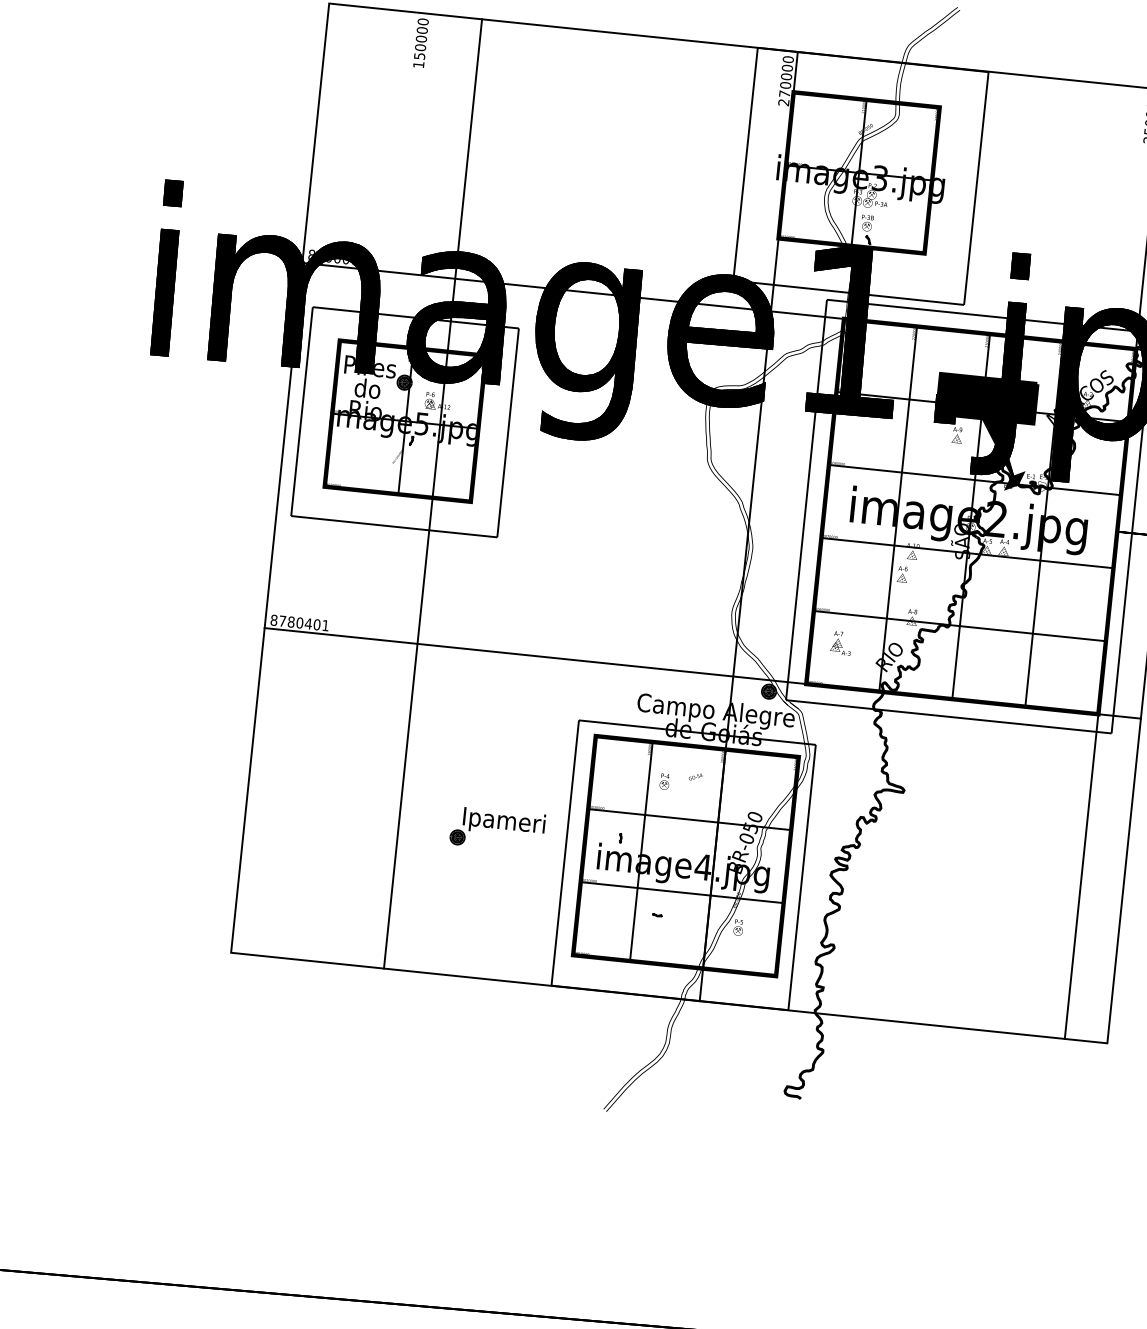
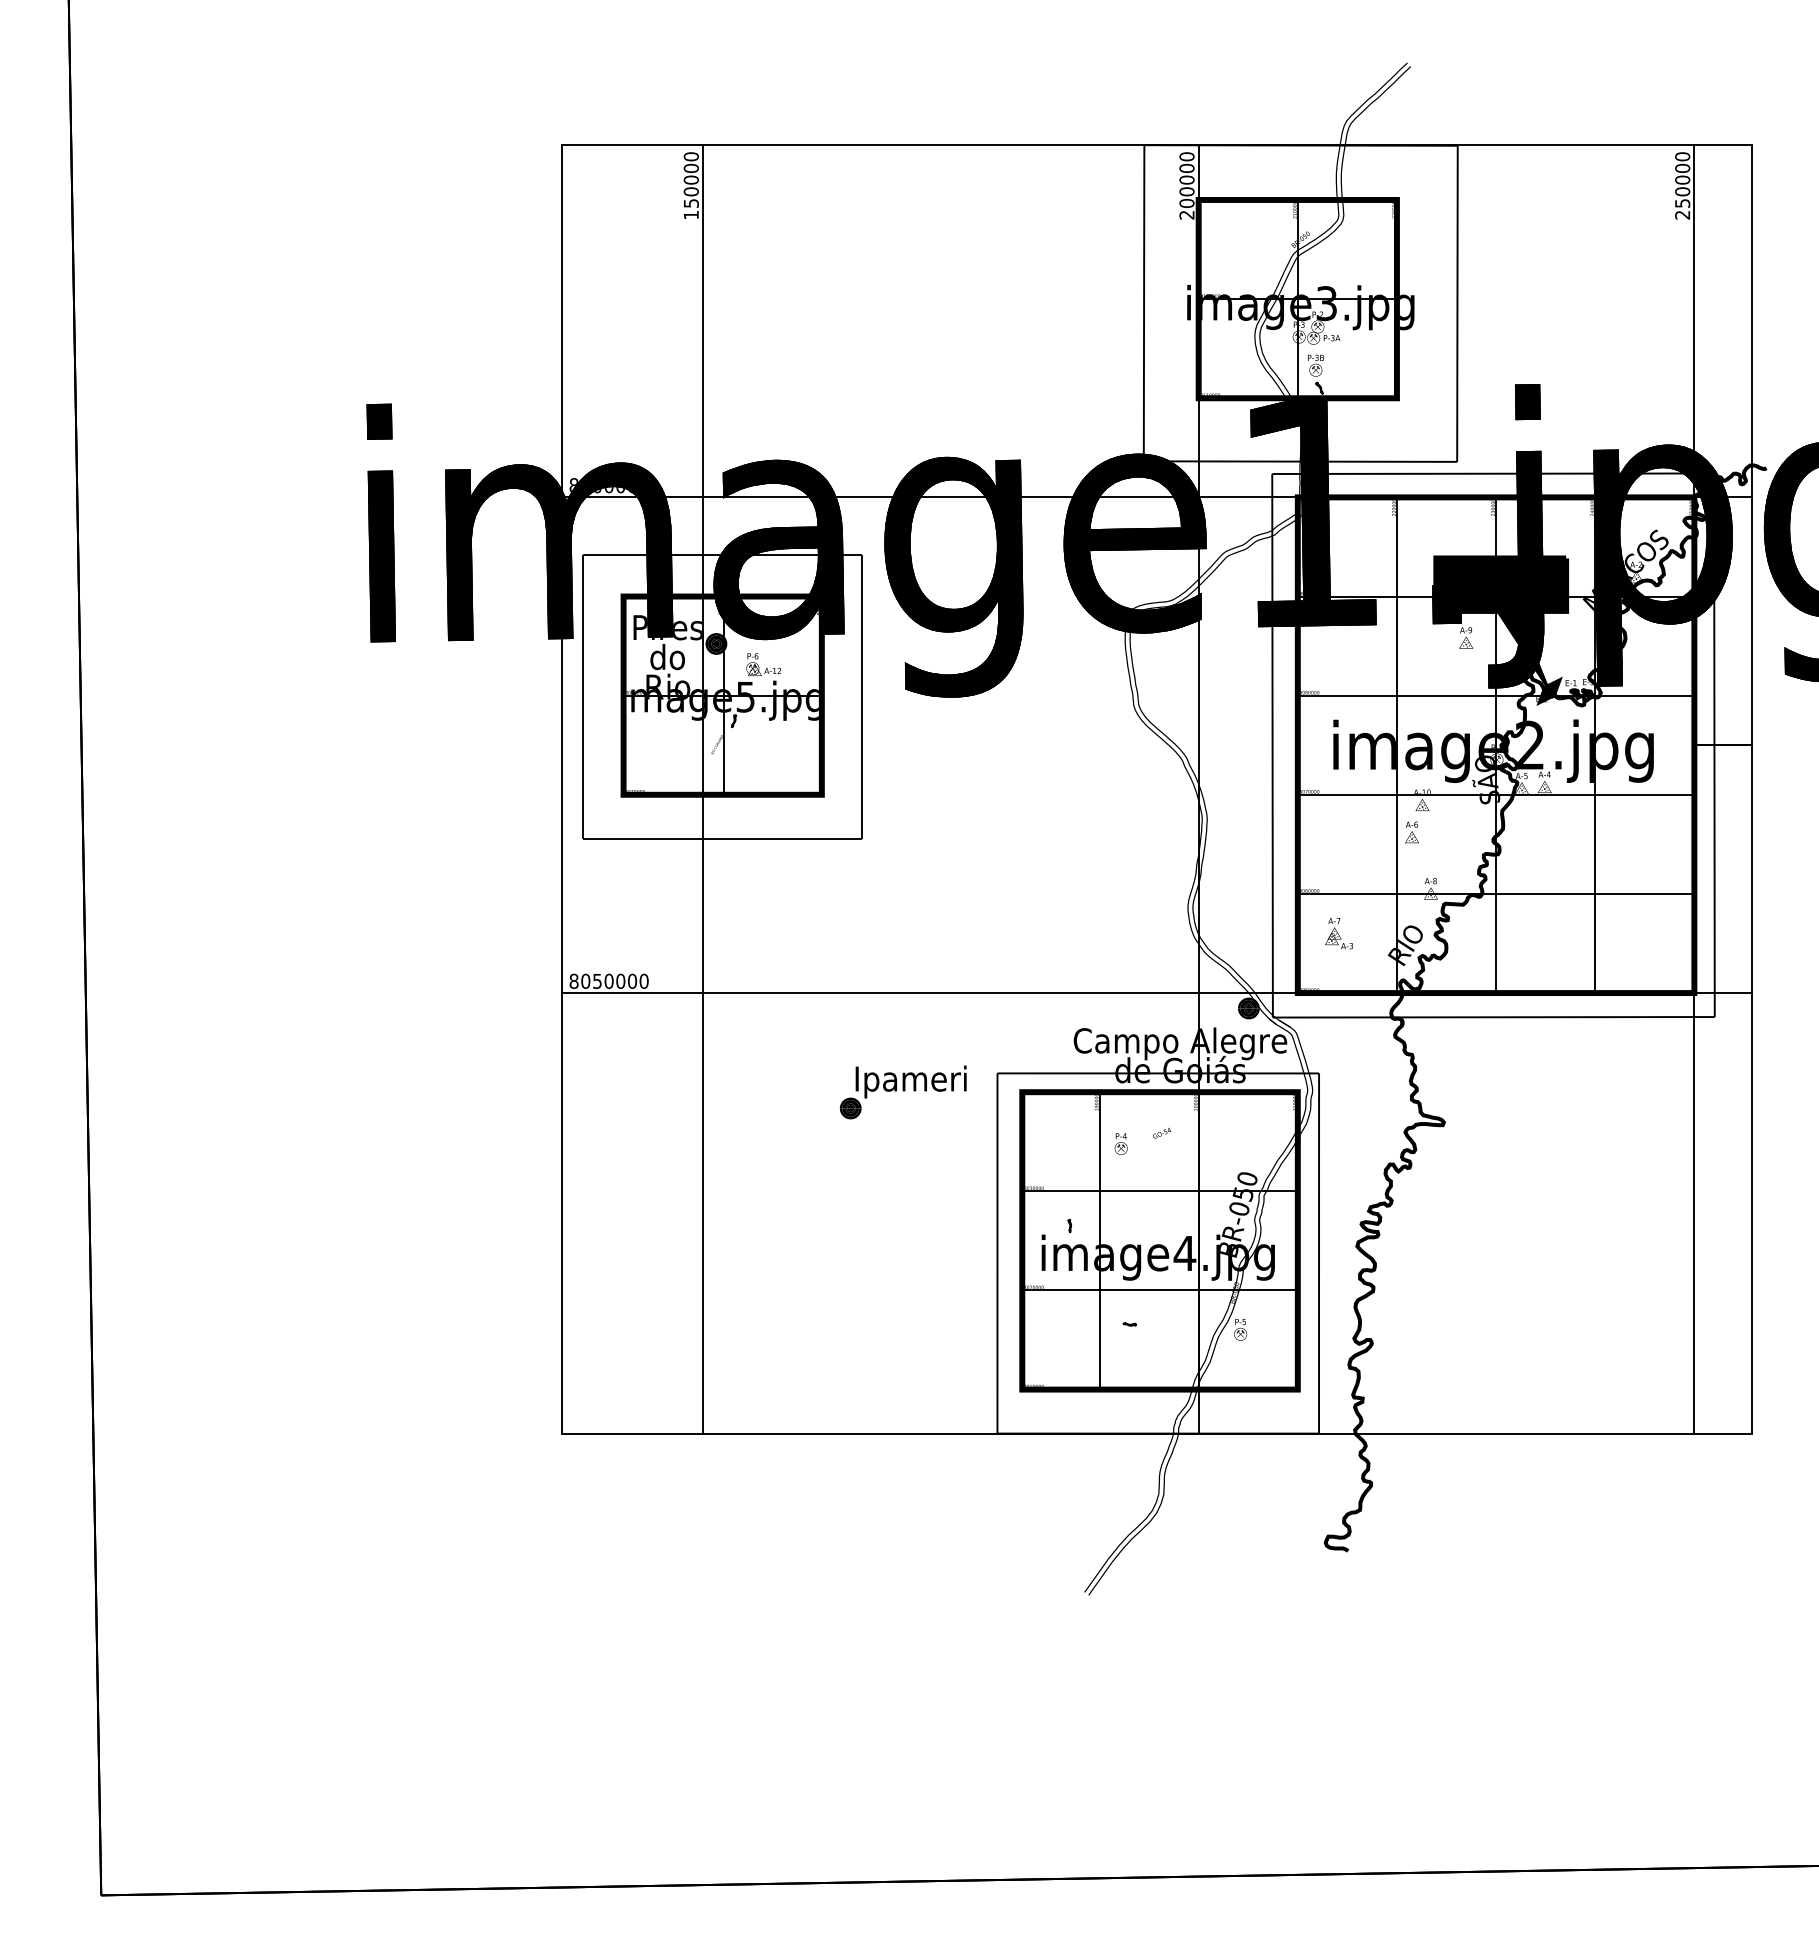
text: (784, 93) -> (1186, 202), 270000 -> 200000
fill: (1043, 487) -> (1588, 695), added
line: (433, 493) -> (703, 789), moved
text: (303, 622) -> (614, 980), 8780401 -> 8050000
text: (496, 829) -> (902, 1092), moved

